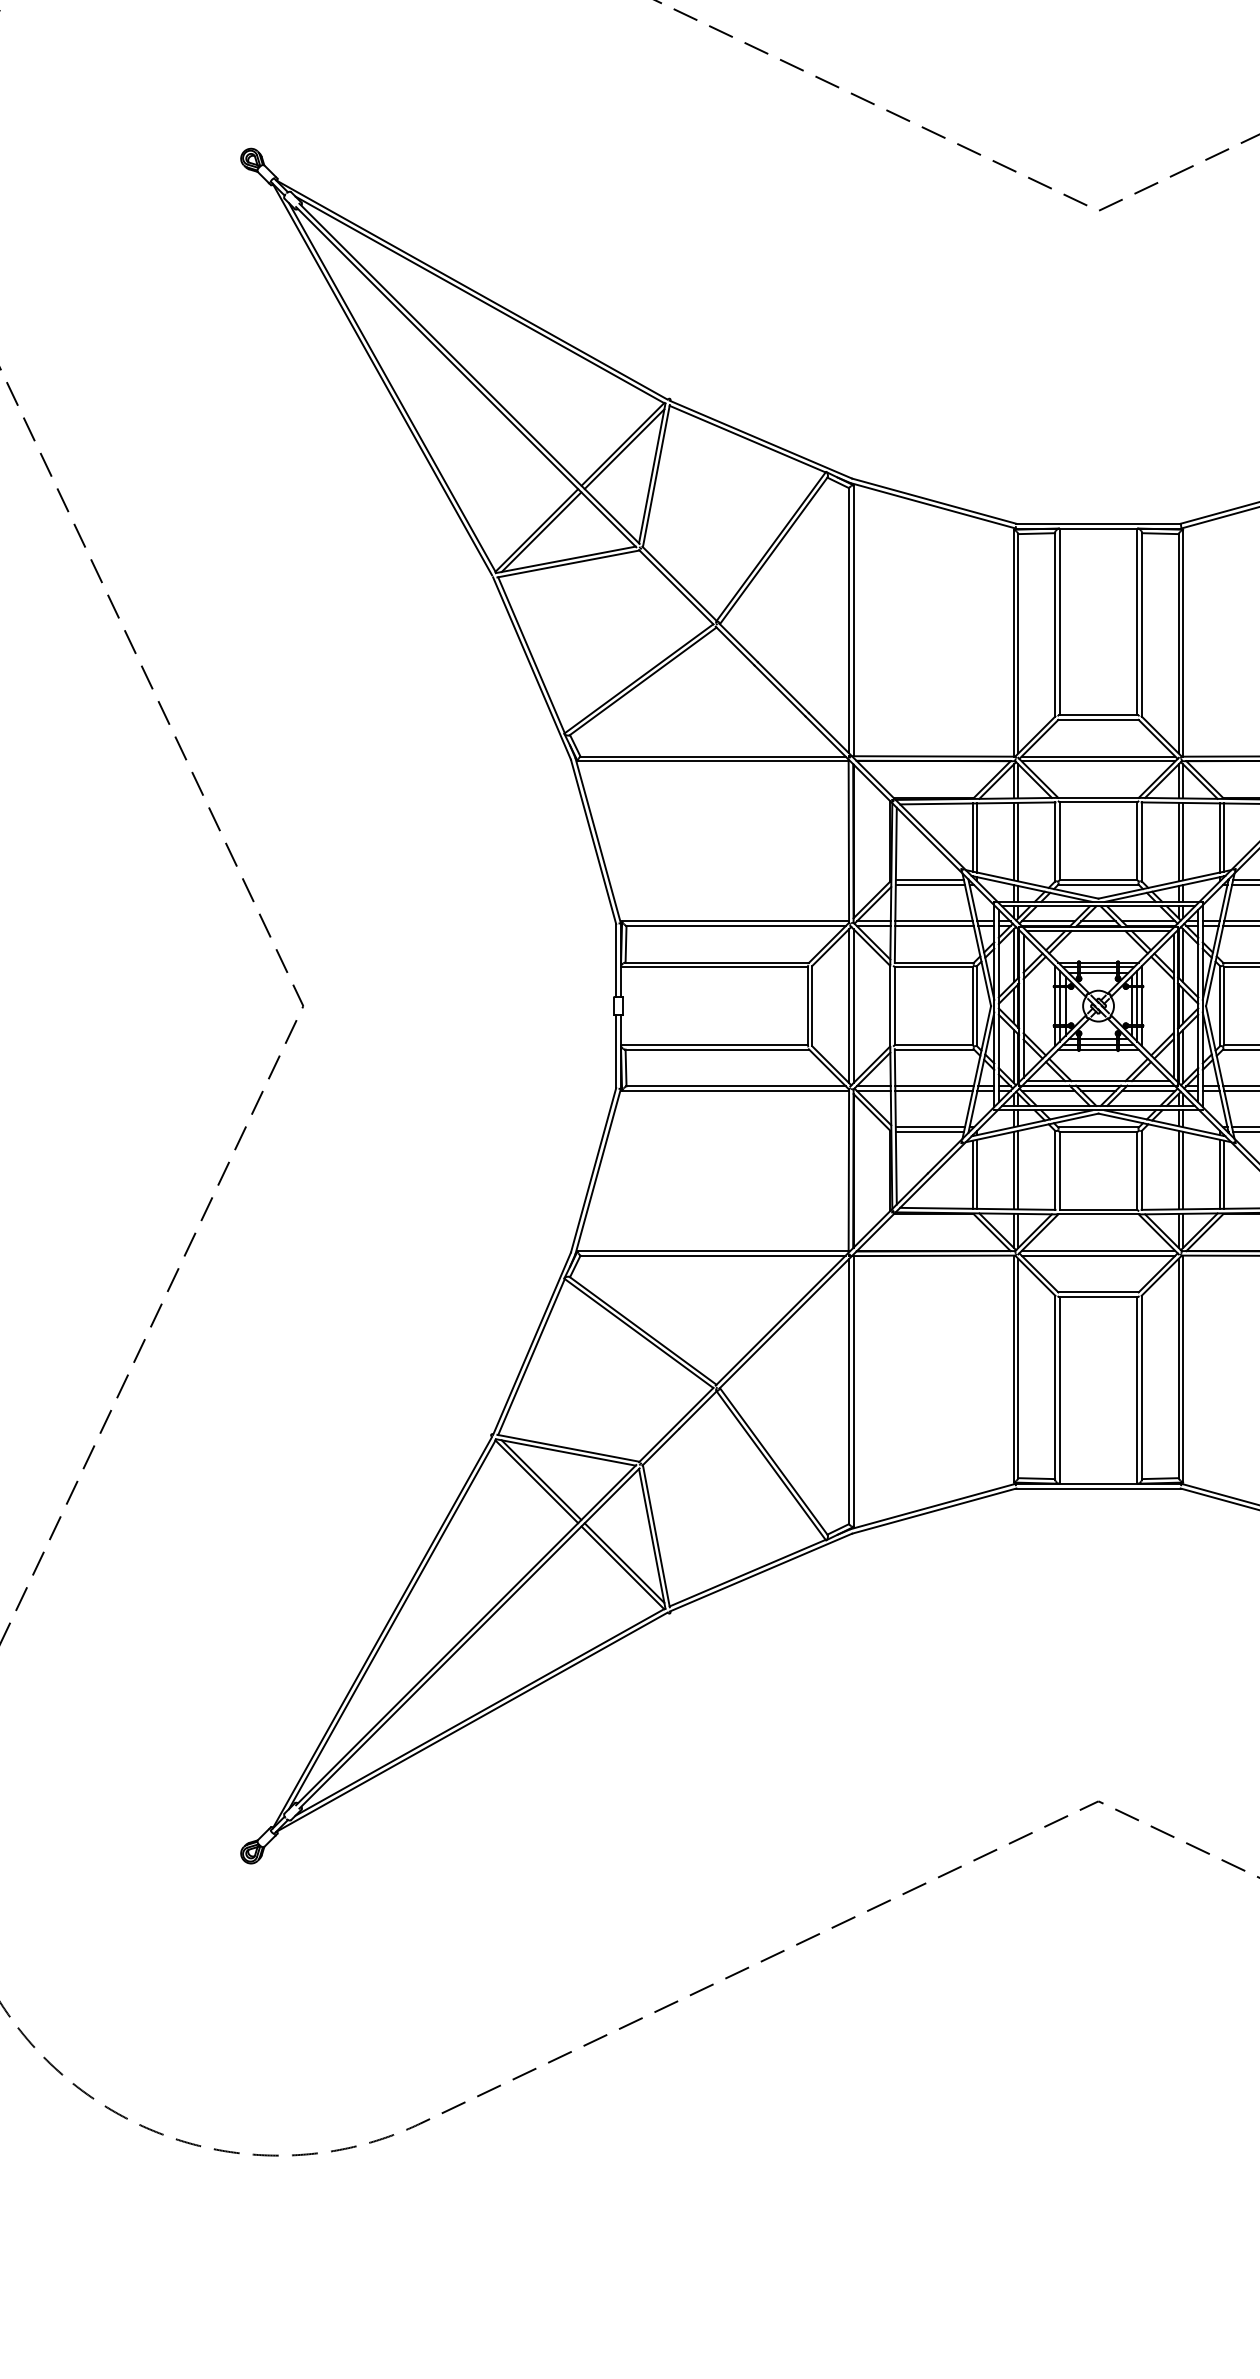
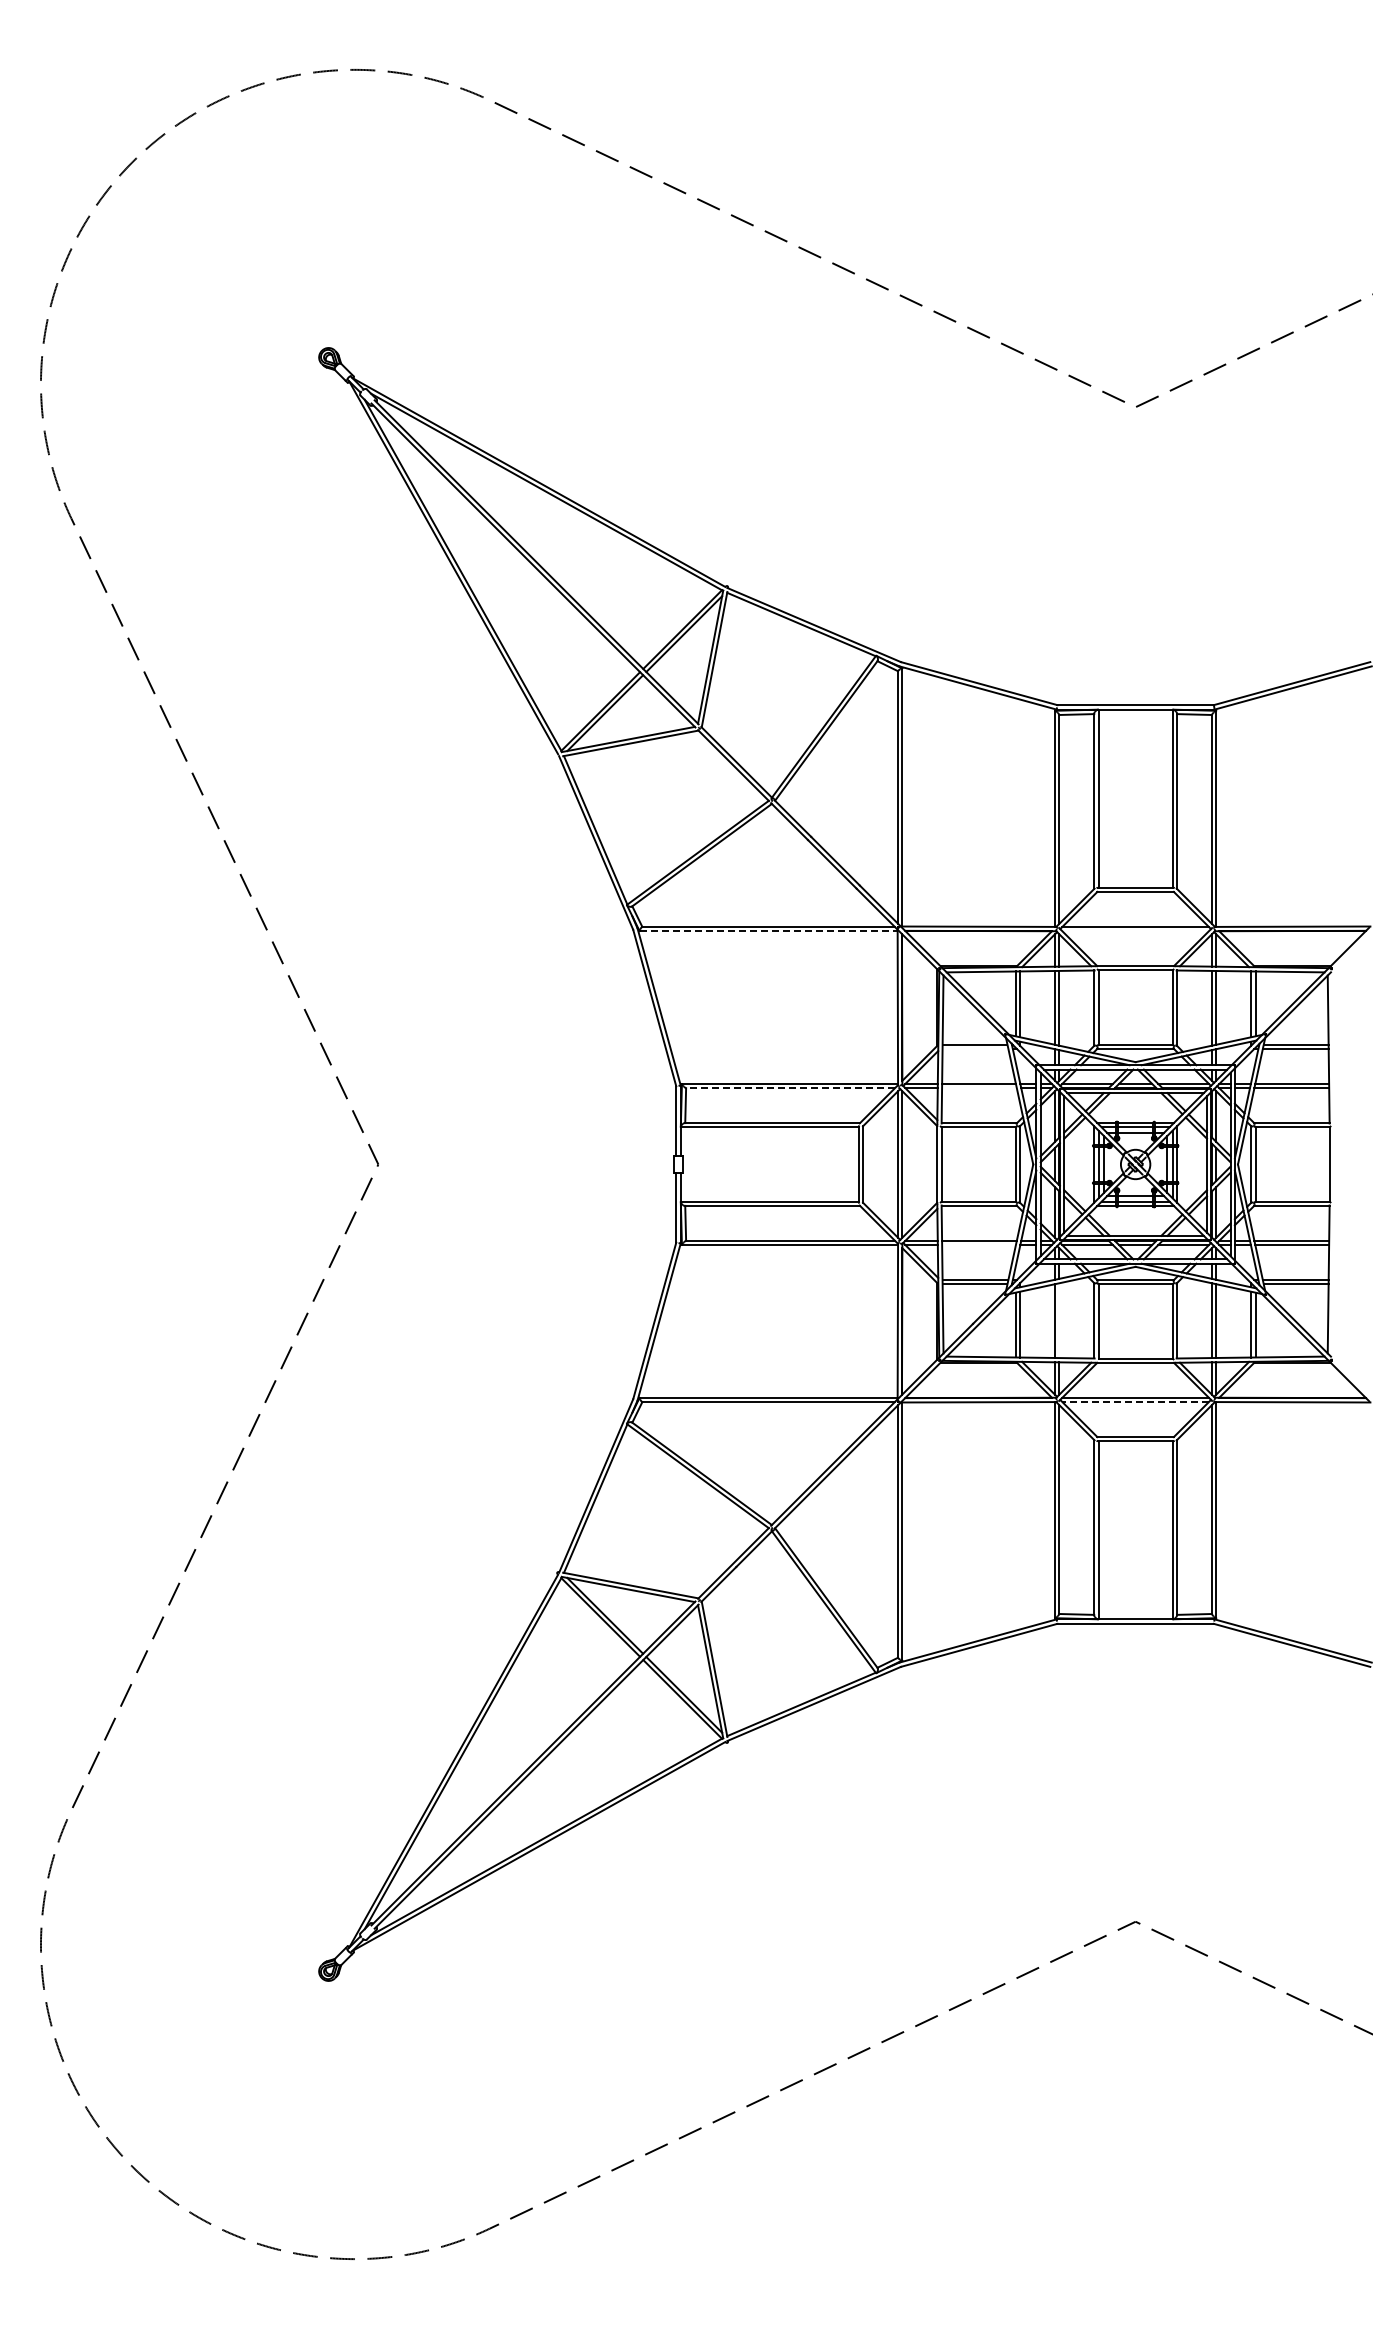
line: (713, 761) -> (768, 931), solid -> dashed
line: (1098, 761) -> (1135, 931), removed
line: (930, 884) -> (975, 1048), removed
line: (736, 926) -> (790, 1088), solid -> dashed
line: (934, 926) -> (979, 1088), removed
line: (933, 1091) -> (978, 1245), removed
line: (1018, 1169) -> (1059, 1320), removed
line: (1098, 1256) -> (1135, 1402), solid -> dashed

